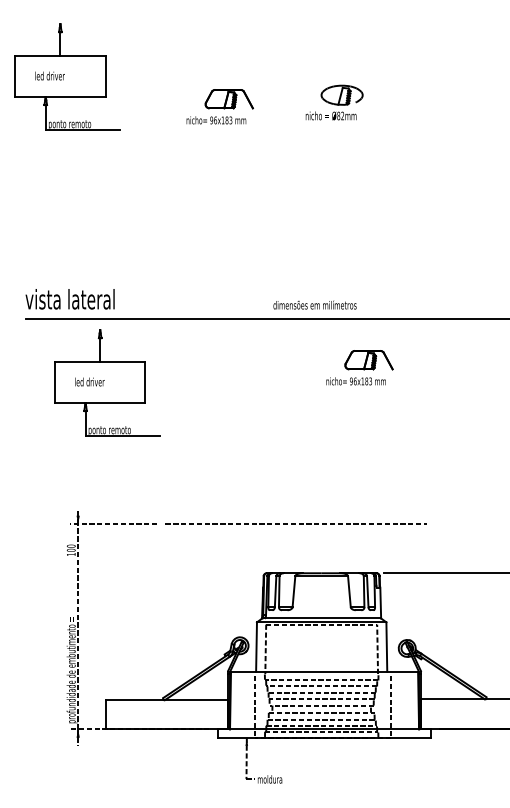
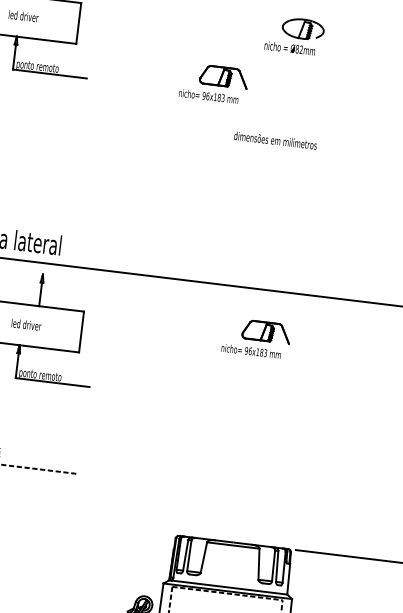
part: (334, 102) -> (294, 35), moved
part: (219, 106) -> (213, 83), moved
text: (314, 304) -> (275, 139), moved
part: (359, 367) -> (256, 338), moved
line: (296, 523) -> (214, 490), removed

